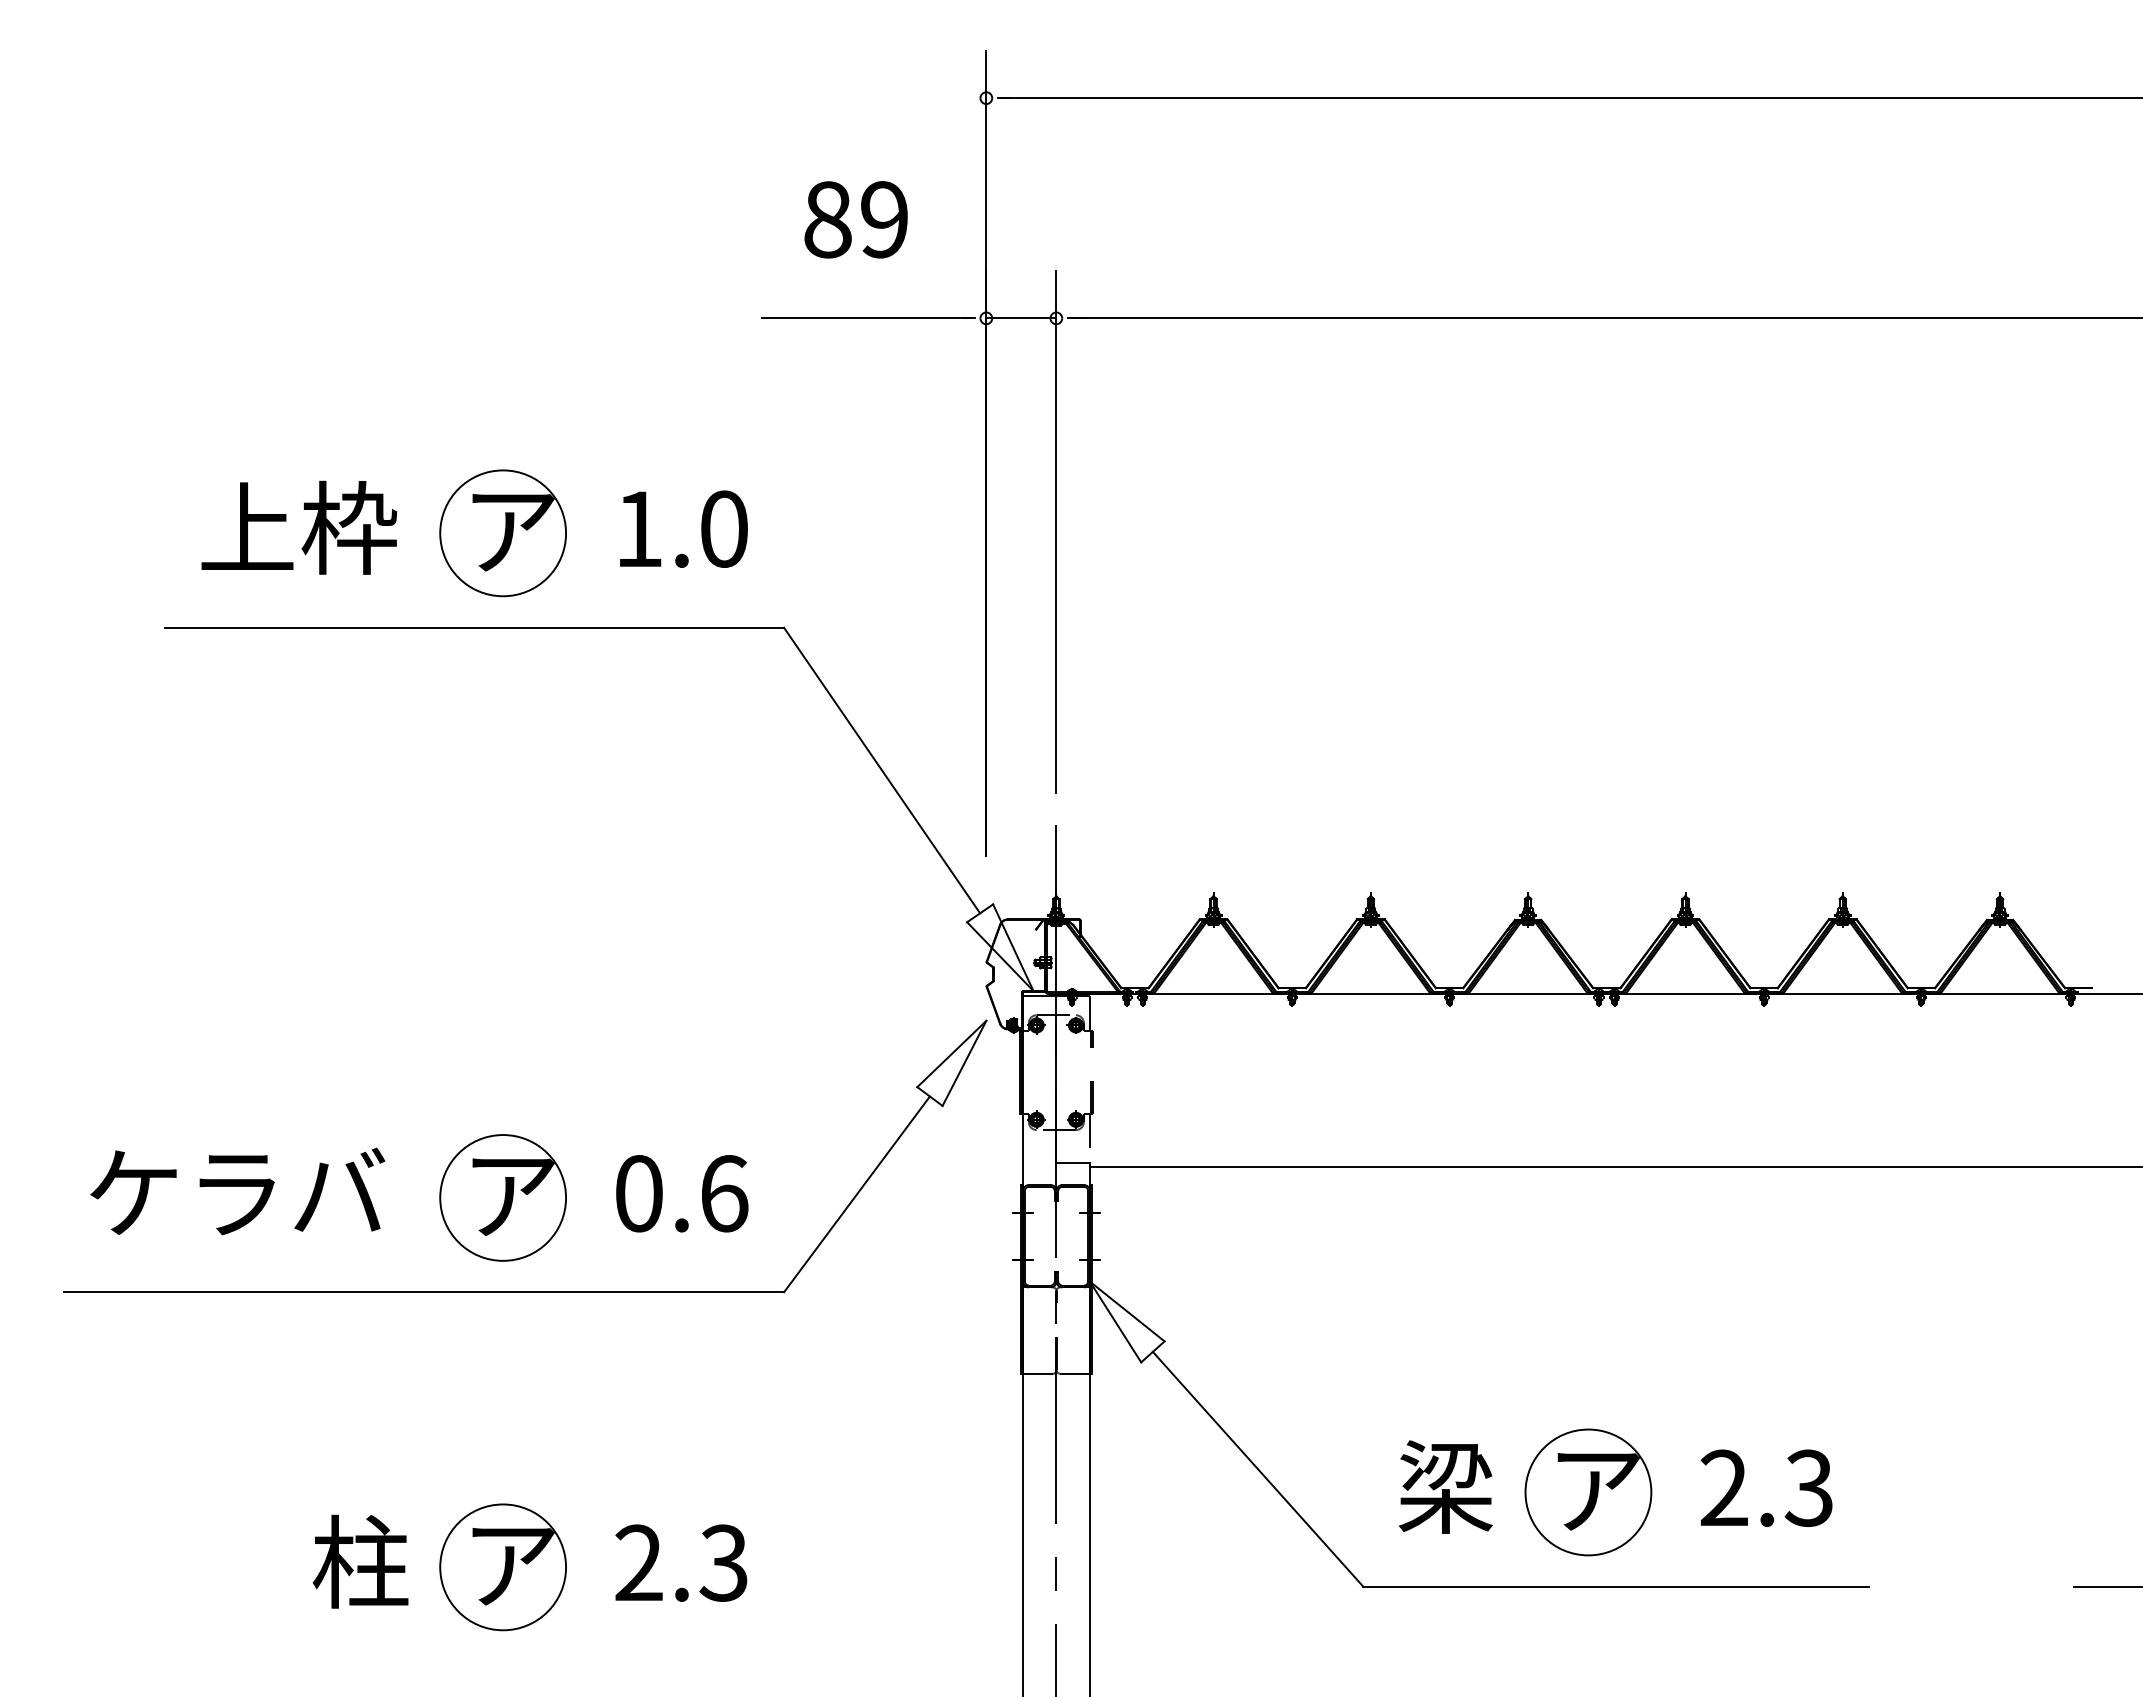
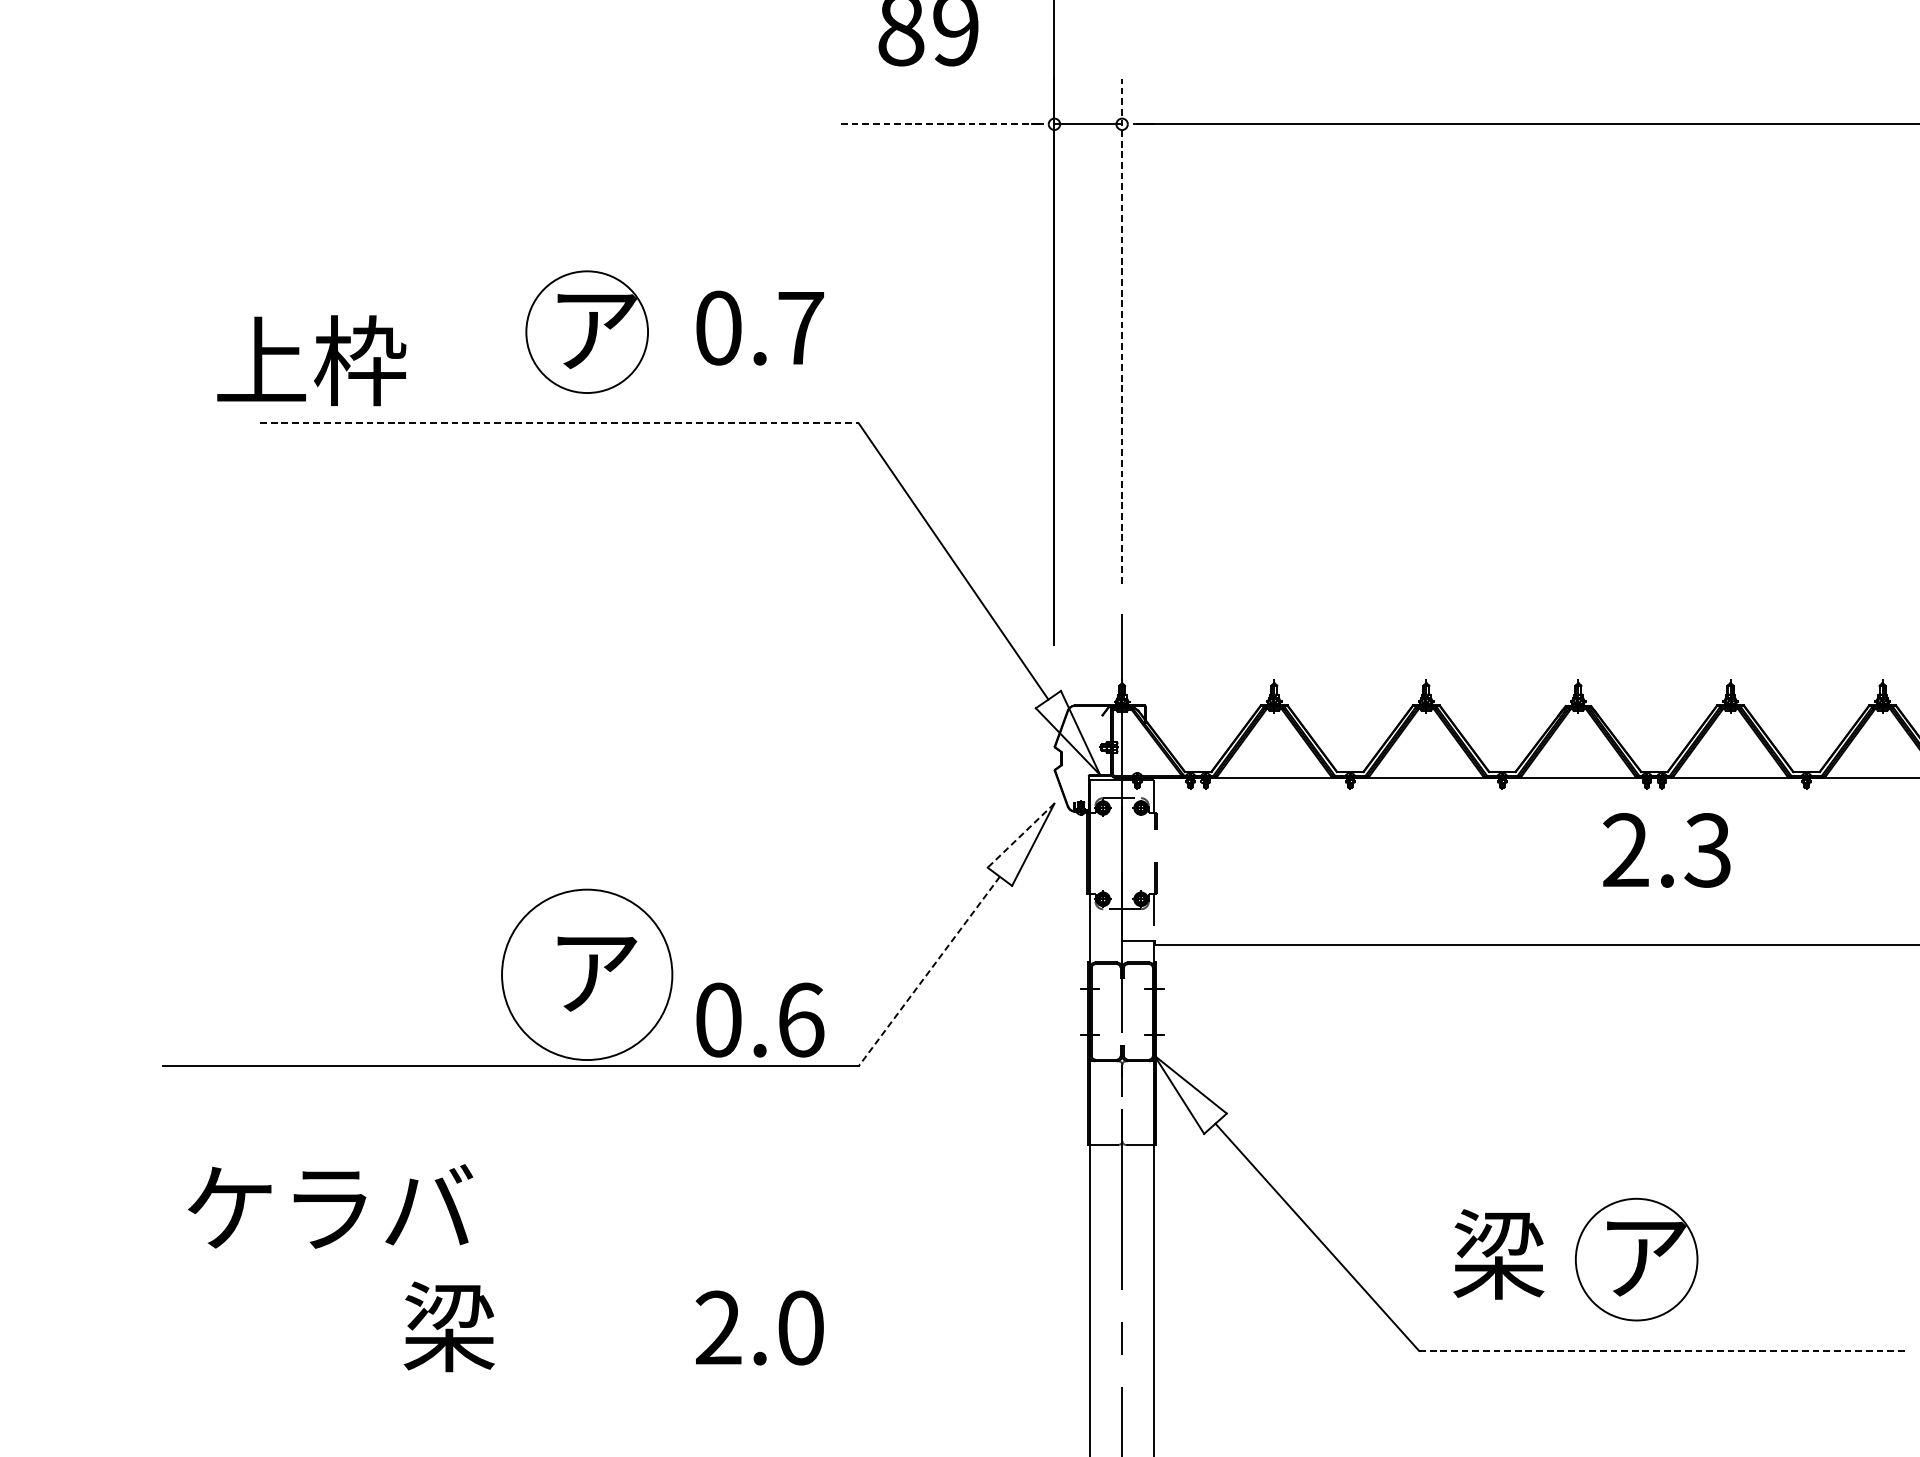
line: (865, 318) -> (937, 124), solid -> dashed
text: (299, 527) -> (311, 360), moved
text: (682, 528) -> (760, 327), 1.0 -> 0.7
line: (1056, 531) -> (1122, 330), solid -> dashed
line: (474, 627) -> (559, 423), solid -> dashed
line: (951, 1054) -> (1020, 836), solid -> dashed
text: (237, 1191) -> (330, 1206), moved
text: (682, 1193) -> (760, 1019), moved
line: (856, 1194) -> (928, 971), solid -> dashed
circle: (503, 1197) -> (587, 974), size x1.4
text: (1766, 1487) -> (1666, 849), moved
text: (360, 1561) -> (449, 1326), 柱 -> 梁
text: (723, 1562) -> (800, 1327), 2.3 -> 2.0
part: (502, 1567) -> (586, 1332), removed
line: (1616, 1586) -> (1663, 1350), solid -> dashed

